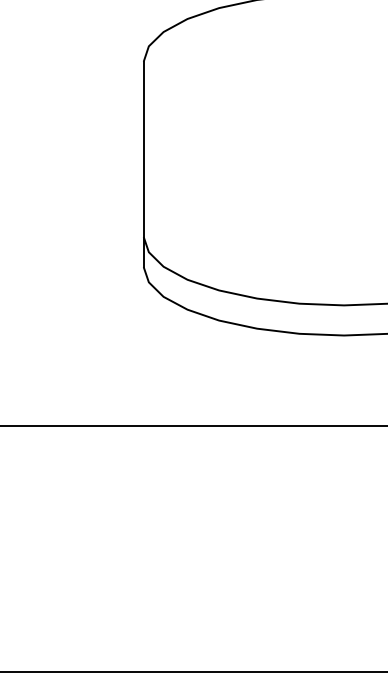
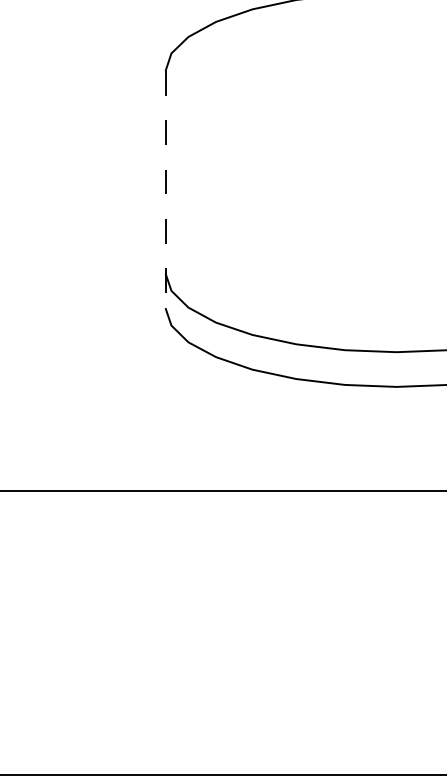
line: (143, 164) -> (165, 189), solid -> dashed

